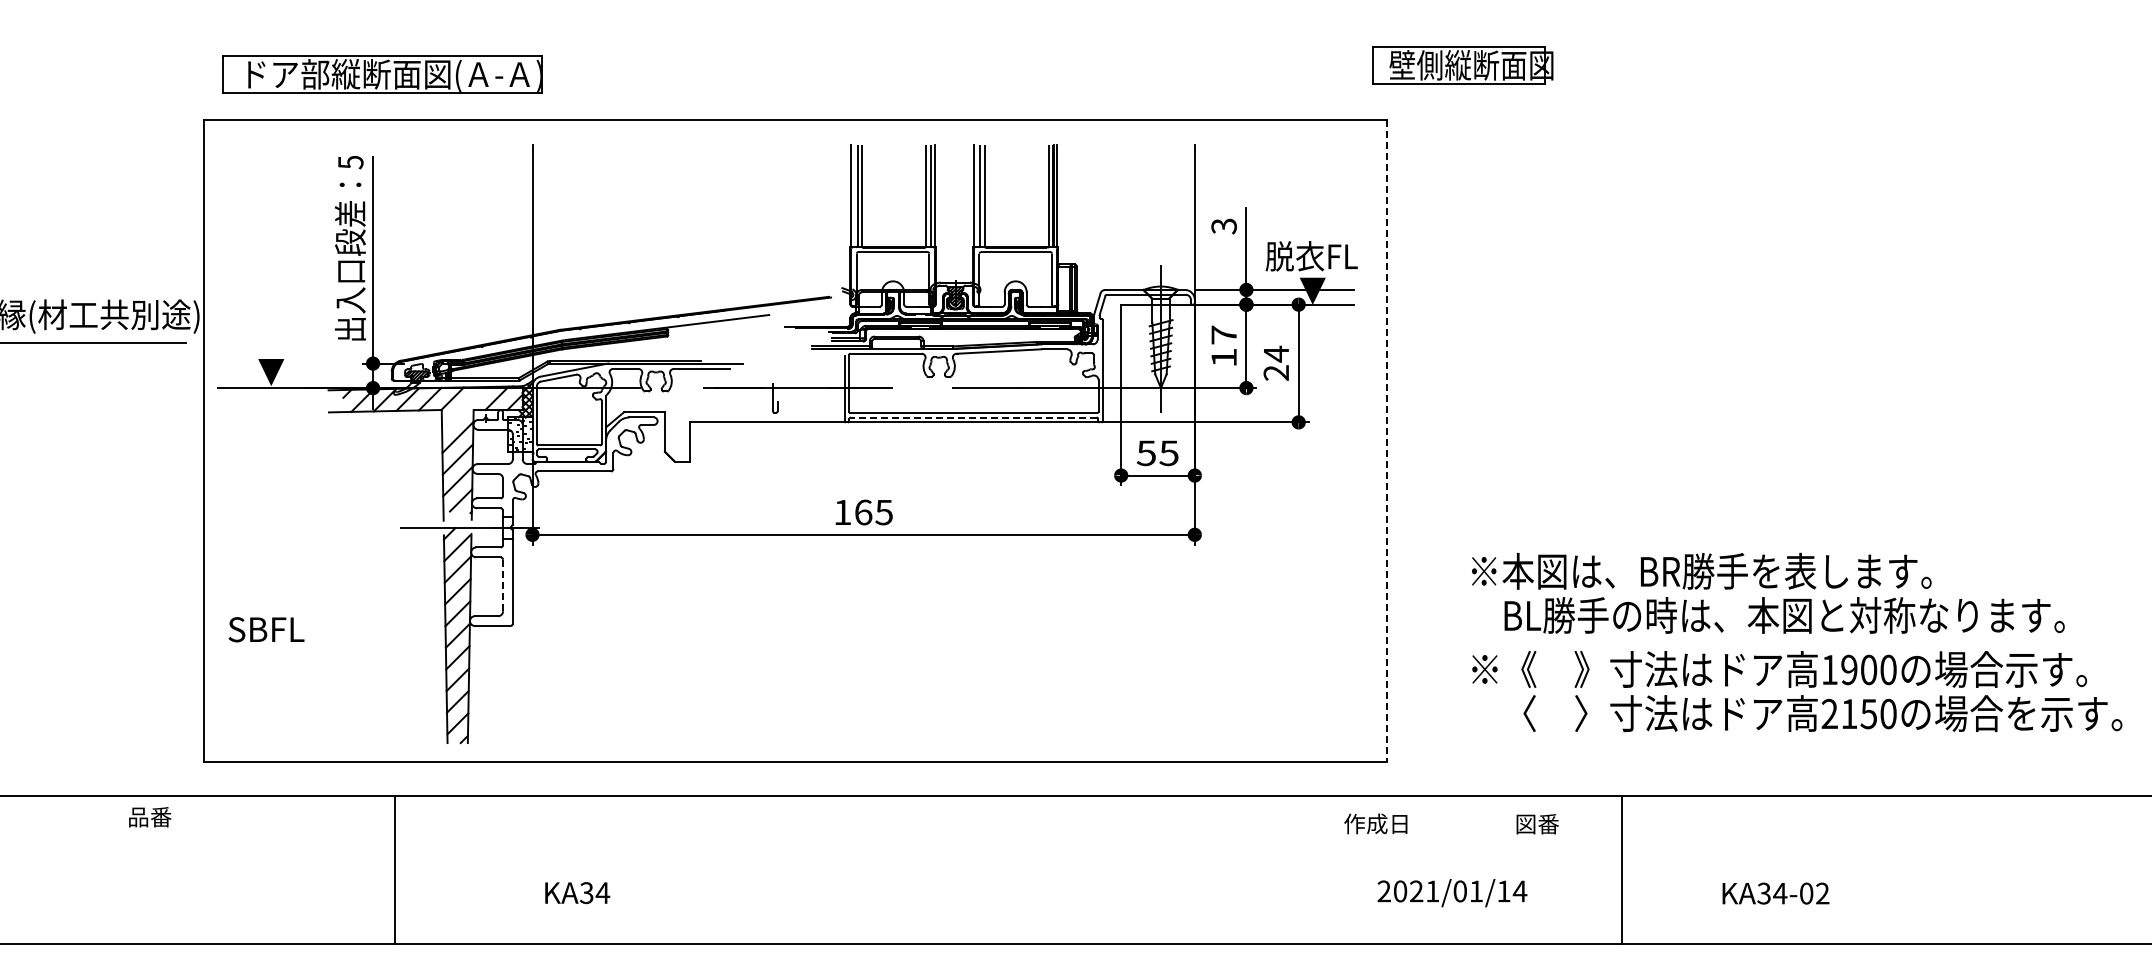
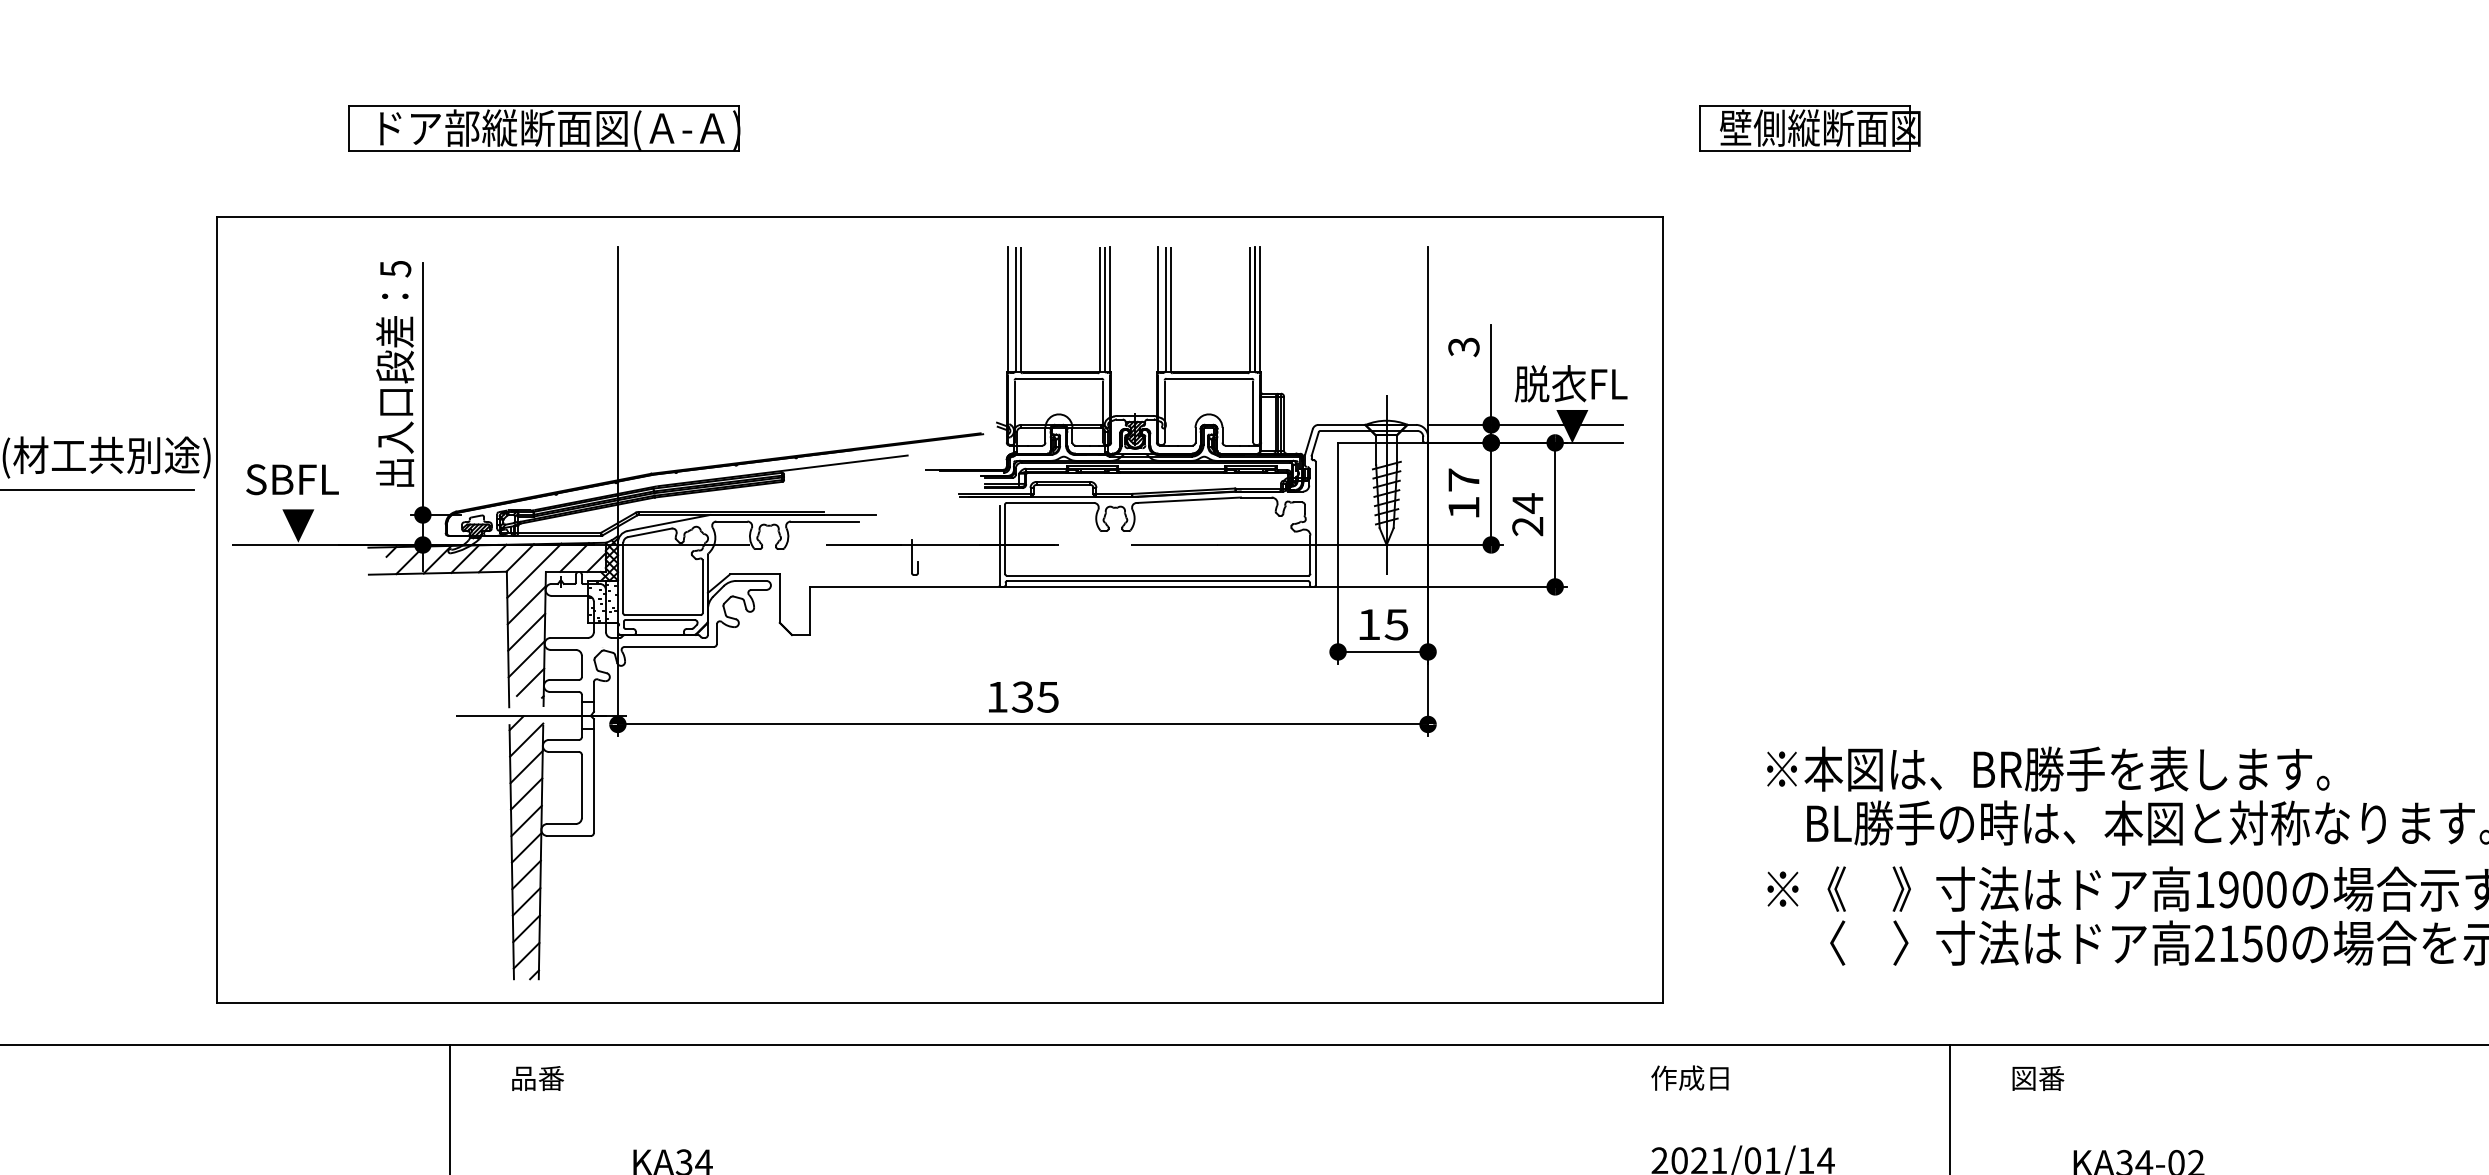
part: (1462, 65) -> (1809, 128), moved
part: (382, 74) -> (544, 128), moved
line: (464, 409) -> (534, 571), added
line: (973, 417) -> (1157, 580), dashed -> solid
line: (1386, 441) -> (1662, 610), dashed -> solid
text: (1145, 453) -> (1367, 624), 55 -> 15
text: (863, 512) -> (1022, 697), 165 -> 135
line: (503, 585) -> (582, 786), dashed -> solid
text: (266, 629) -> (292, 479), moved
text: (150, 817) -> (538, 1078), moved
text: (1375, 823) -> (1689, 1077), moved
text: (1537, 824) -> (2038, 1078), moved

